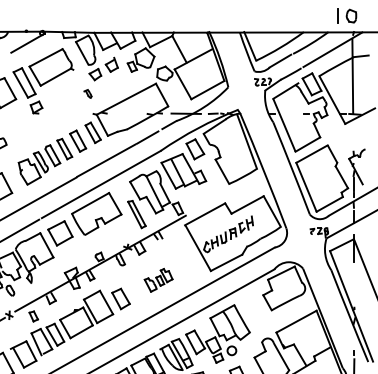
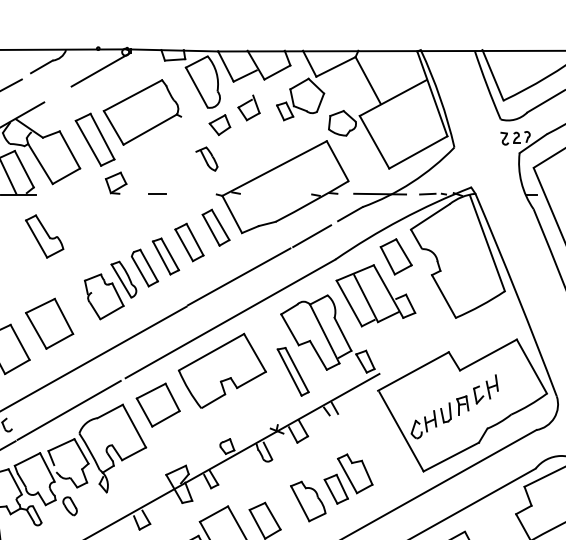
part: (87, 93) -> (206, 158), size x1.67
line: (59, 113) -> (156, 193), added
part: (158, 280) -> (331, 488), size x1.67

